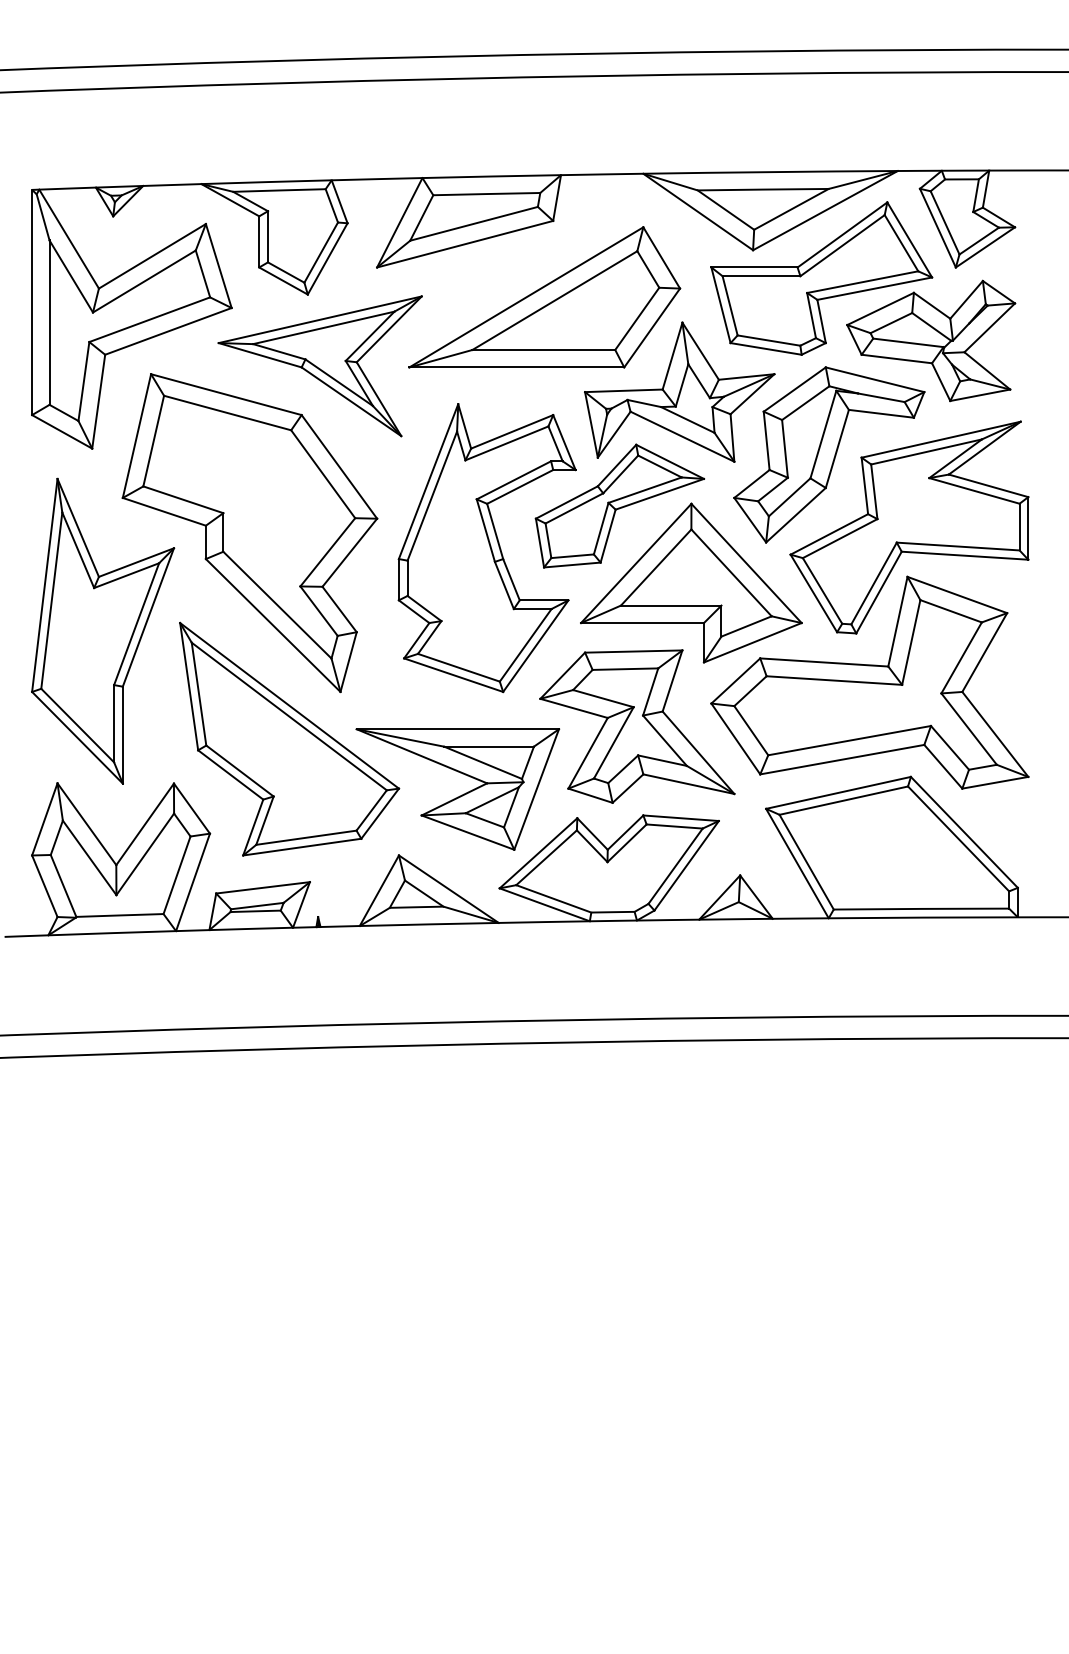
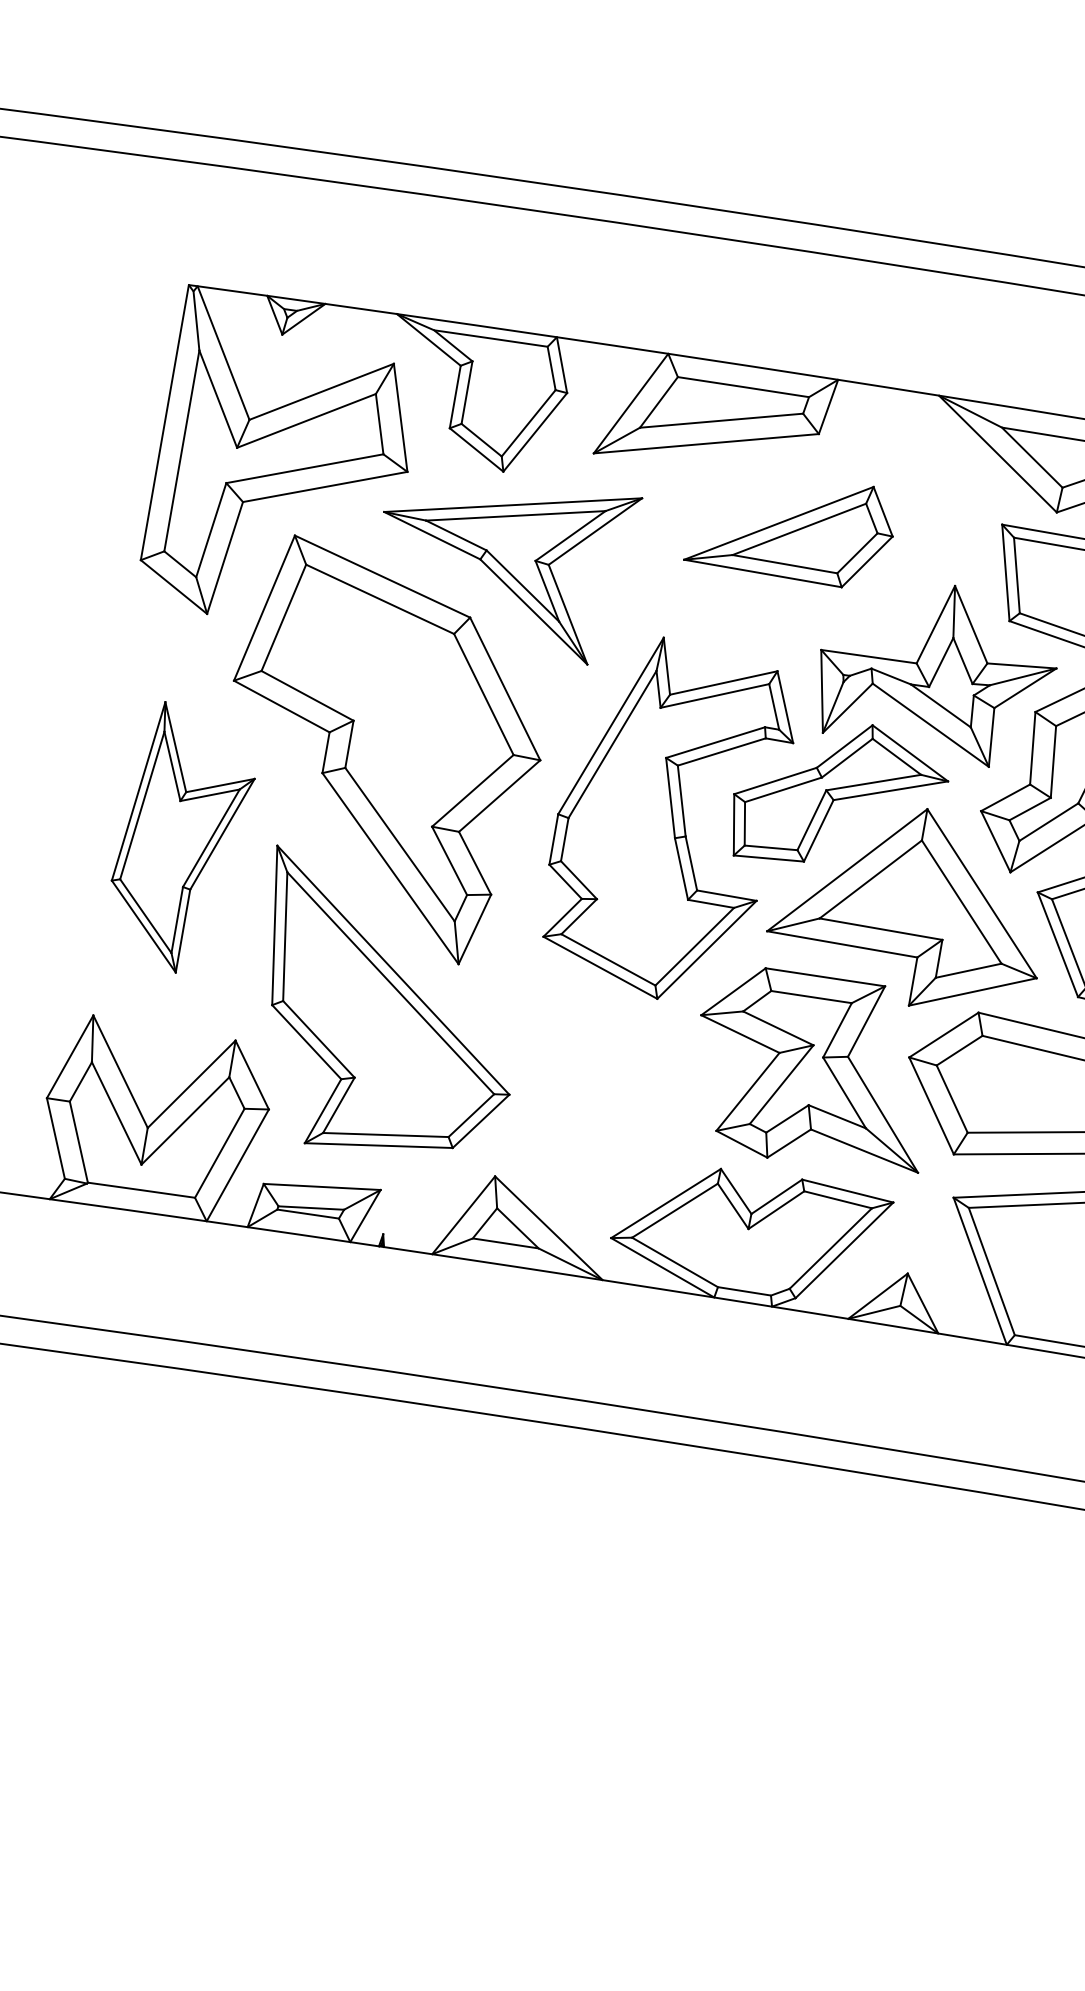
part: (544, 297) -> (791, 525), size x0.6
part: (103, 630) -> (182, 838), size x0.7
part: (459, 795) -> (581, 1116), removed

